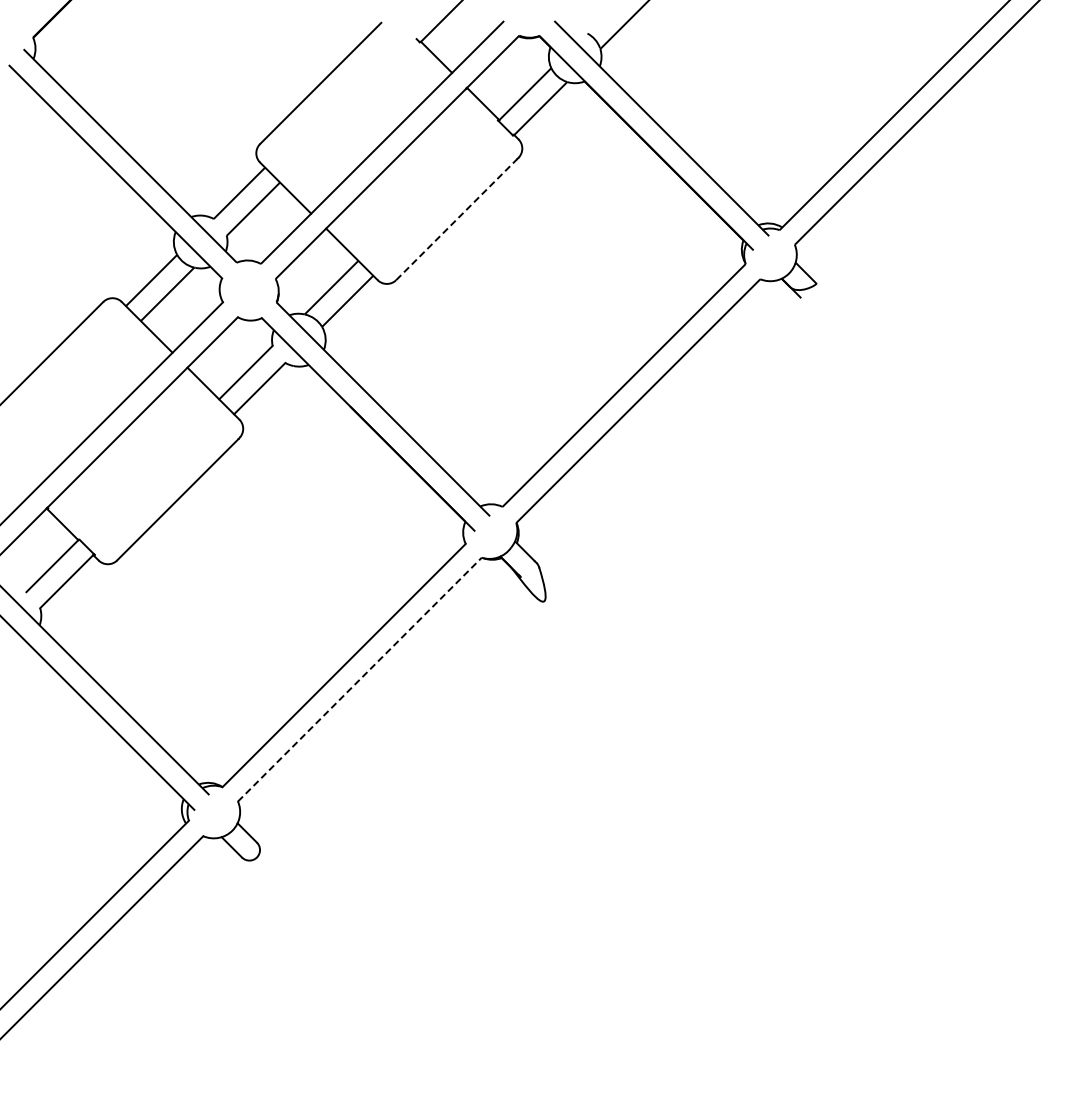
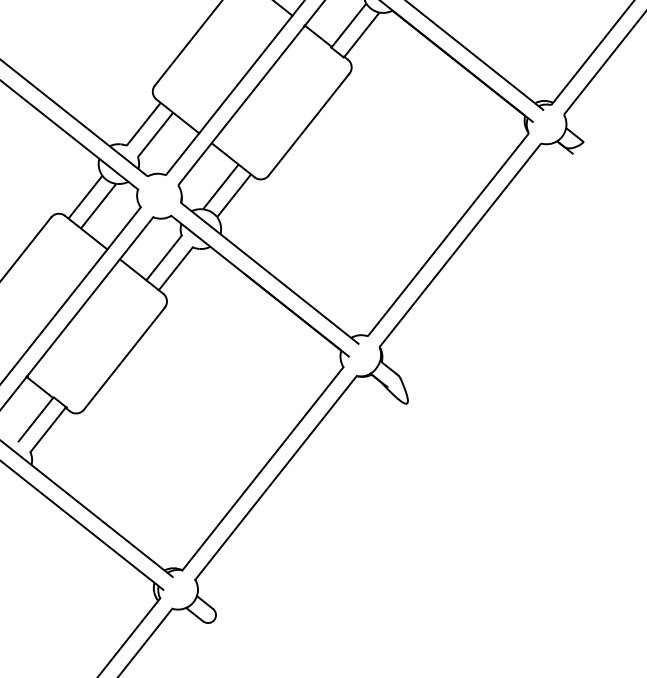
line: (456, 219) -> (308, 125), dashed -> solid
line: (360, 679) -> (276, 477), dashed -> solid

